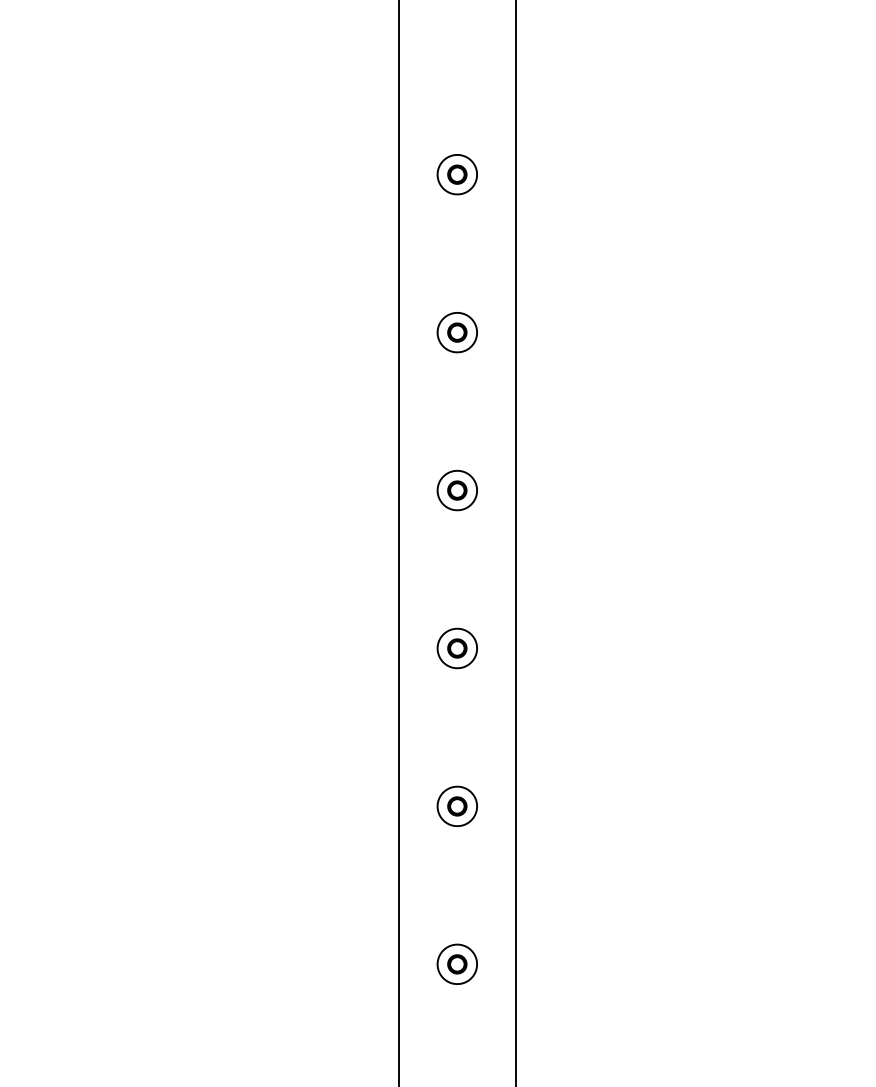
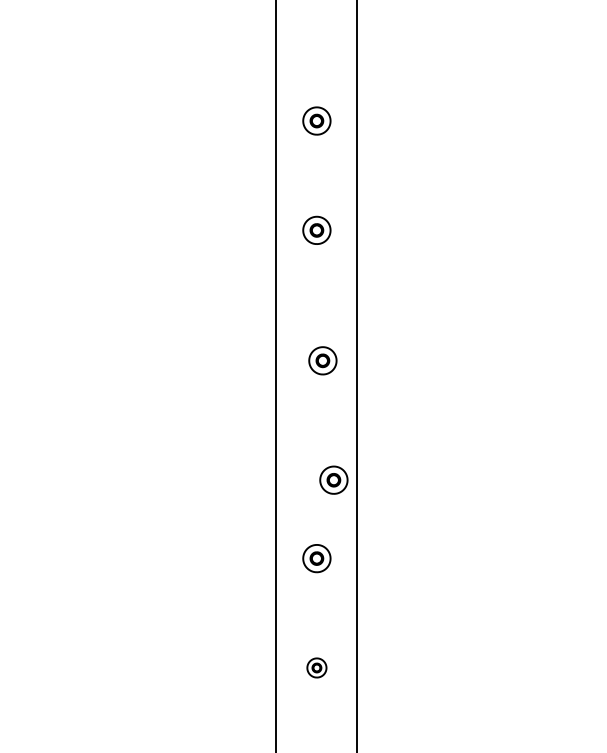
part: (456, 490) -> (322, 360), moved
part: (456, 647) -> (333, 479), moved
part: (456, 963) -> (316, 667), size x0.7

